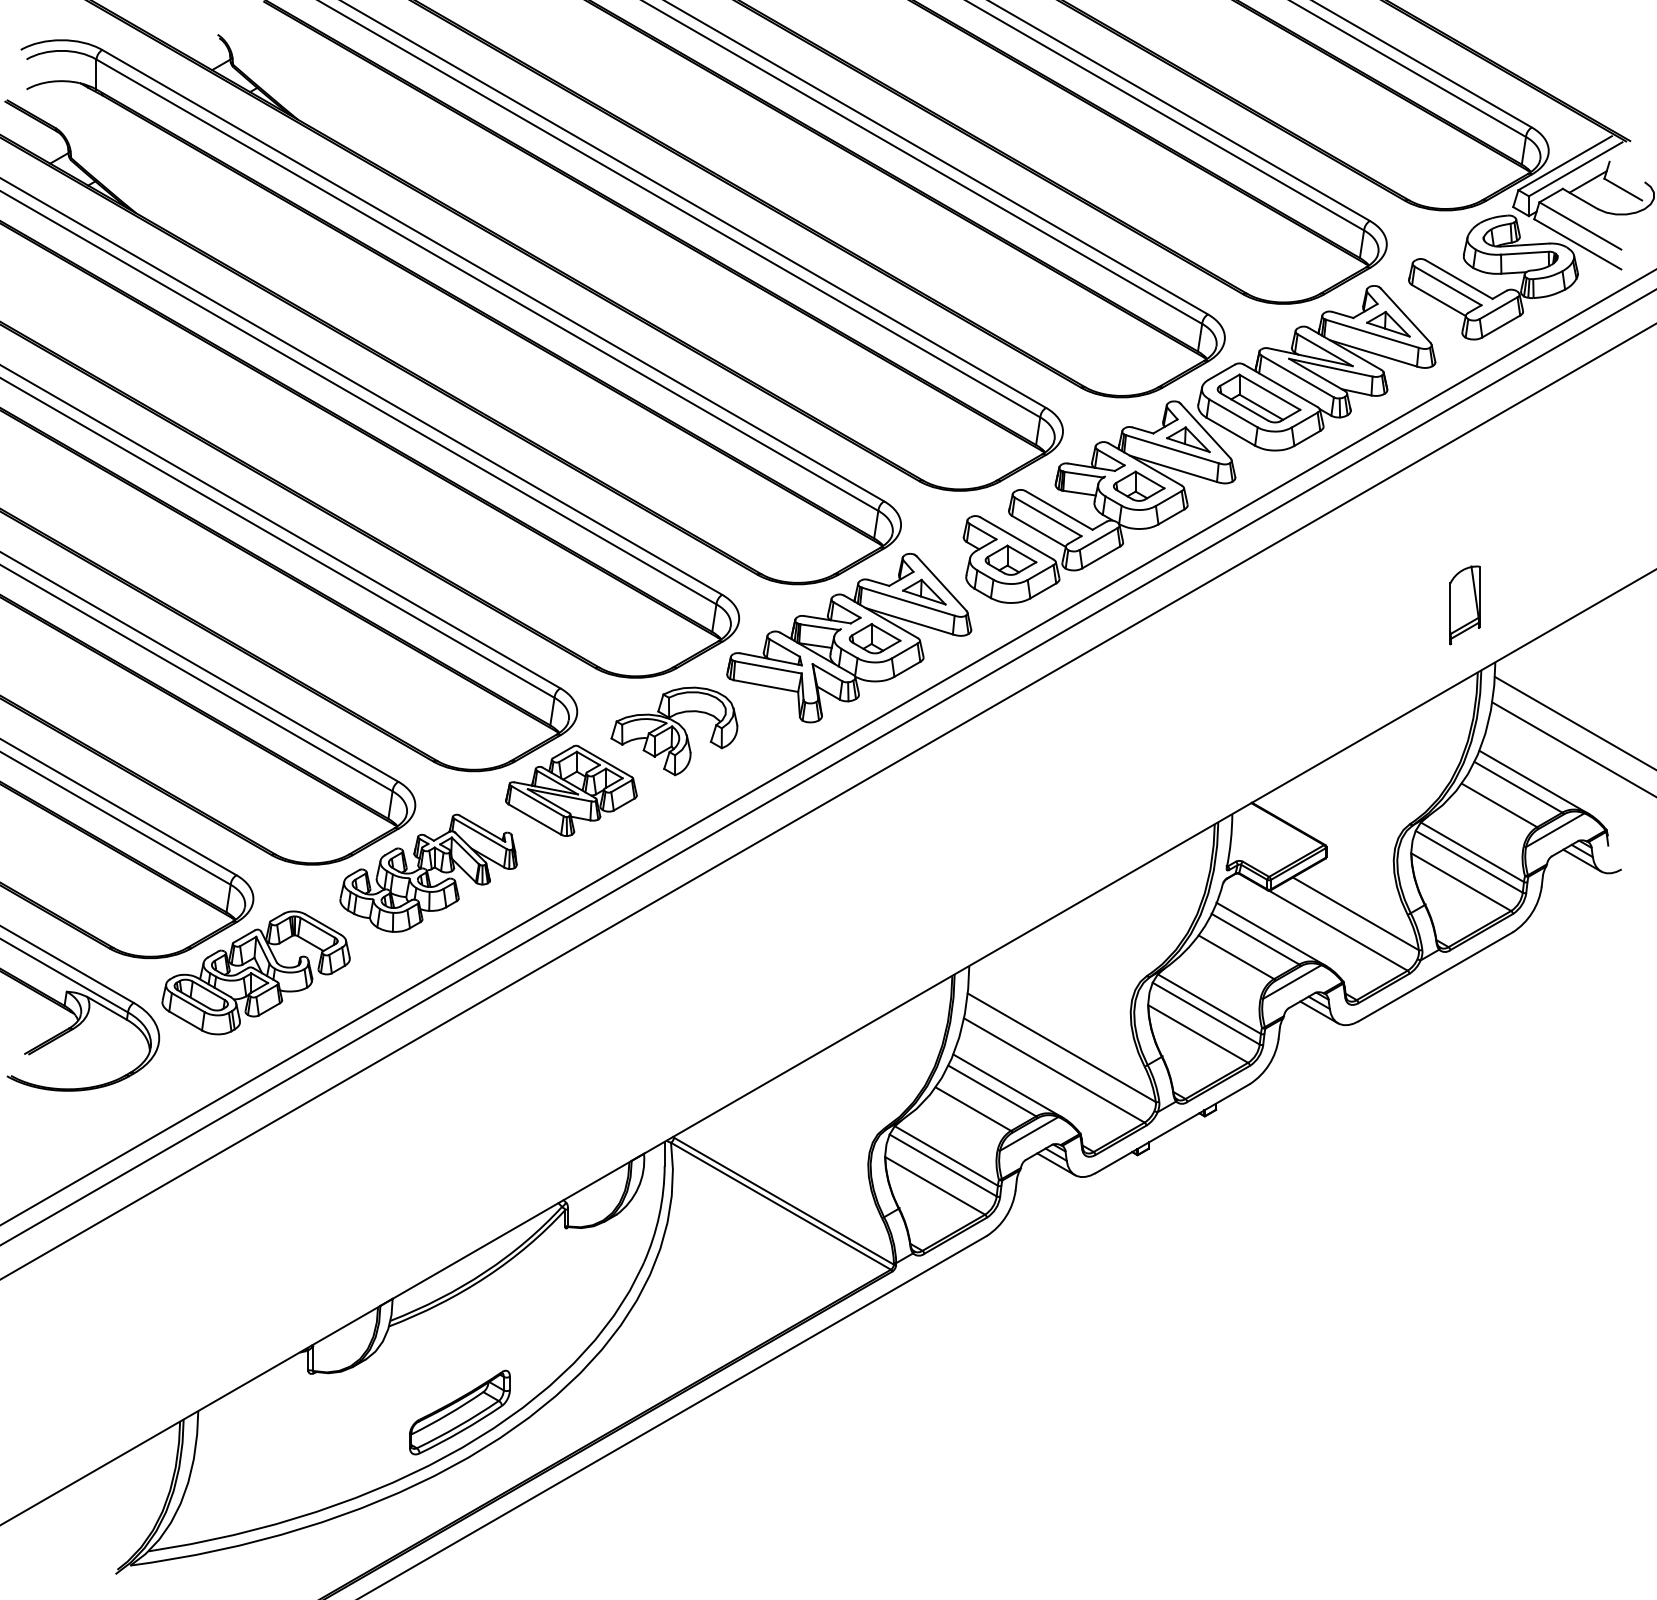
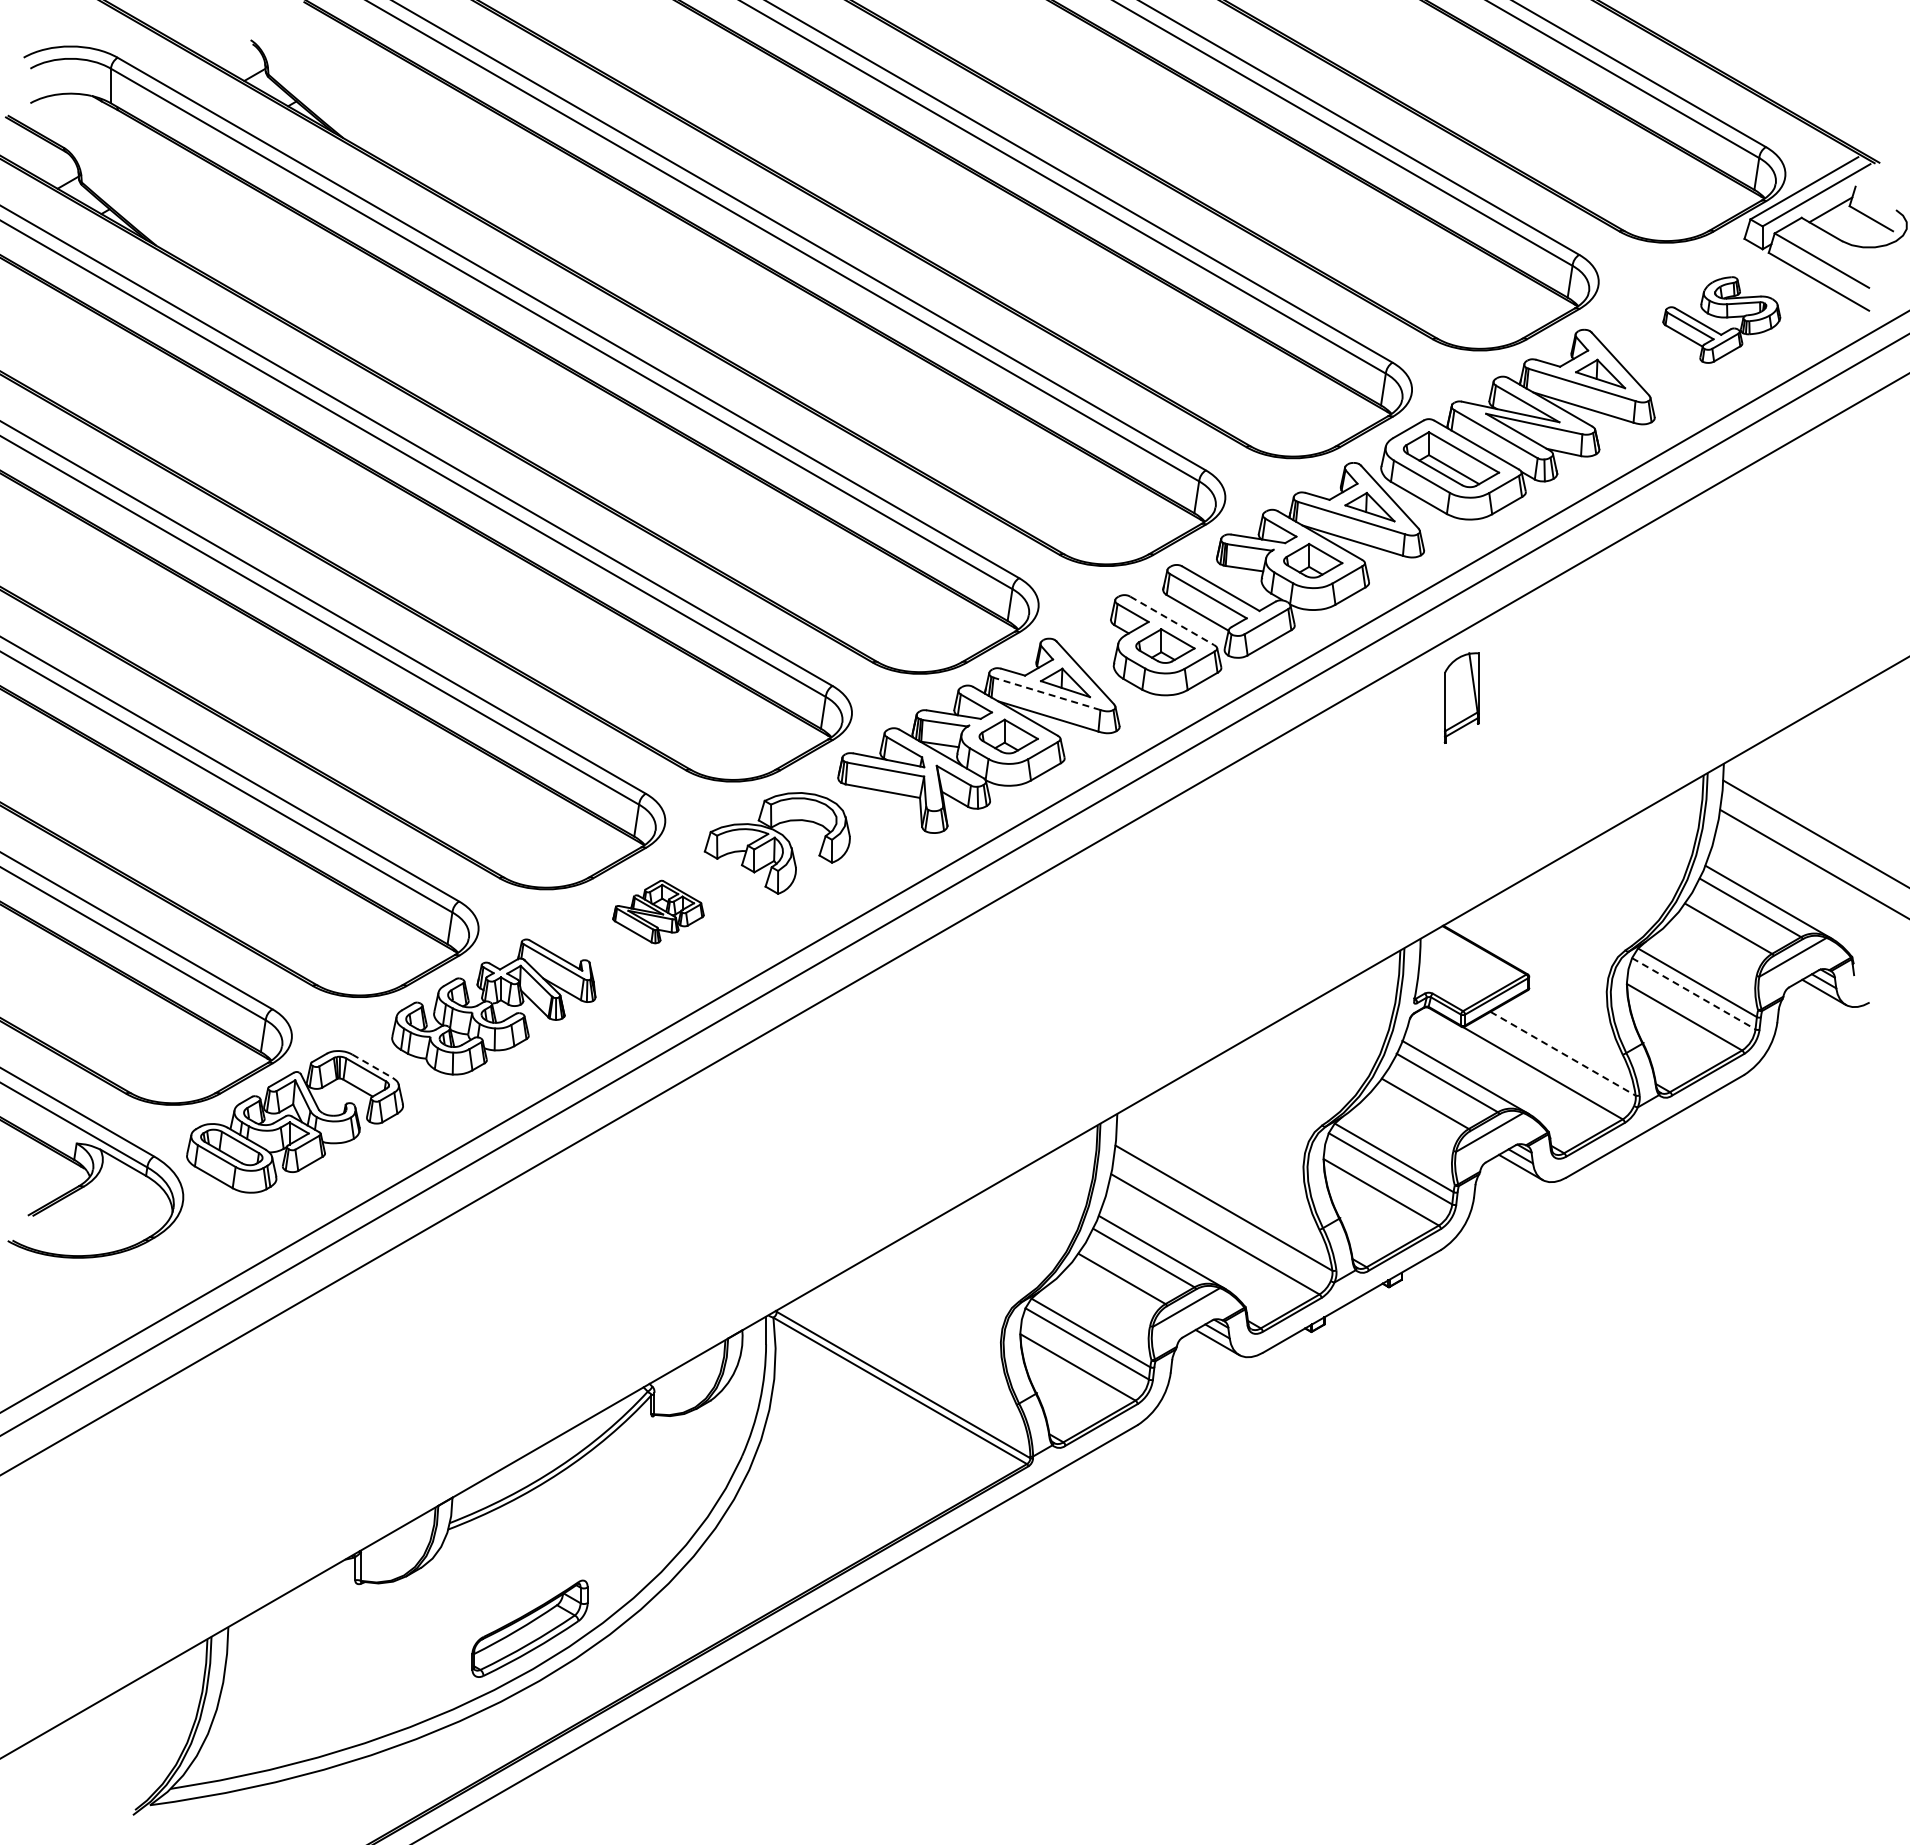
part: (1493, 277) -> (1721, 319), size x0.6
line: (1017, 538) -> (1172, 621), solid -> dashed
line: (907, 601) -> (1046, 693), solid -> dashed
part: (1464, 604) -> (1461, 697), moved
part: (571, 790) -> (658, 911), size x0.6
line: (1469, 862) -> (1694, 994), solid -> dashed
line: (1356, 913) -> (1563, 1053), solid -> dashed
line: (323, 924) -> (372, 1066), solid -> dashed

